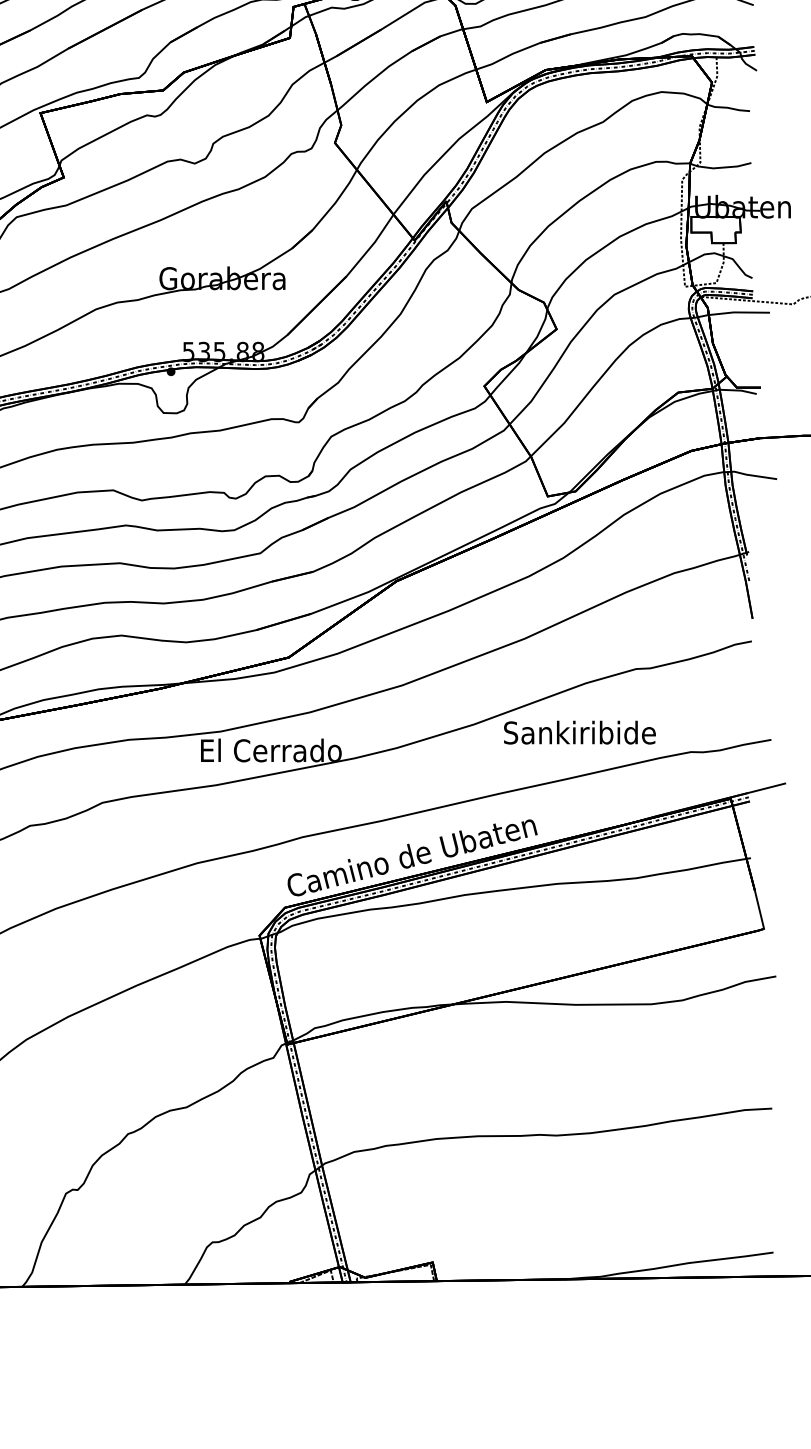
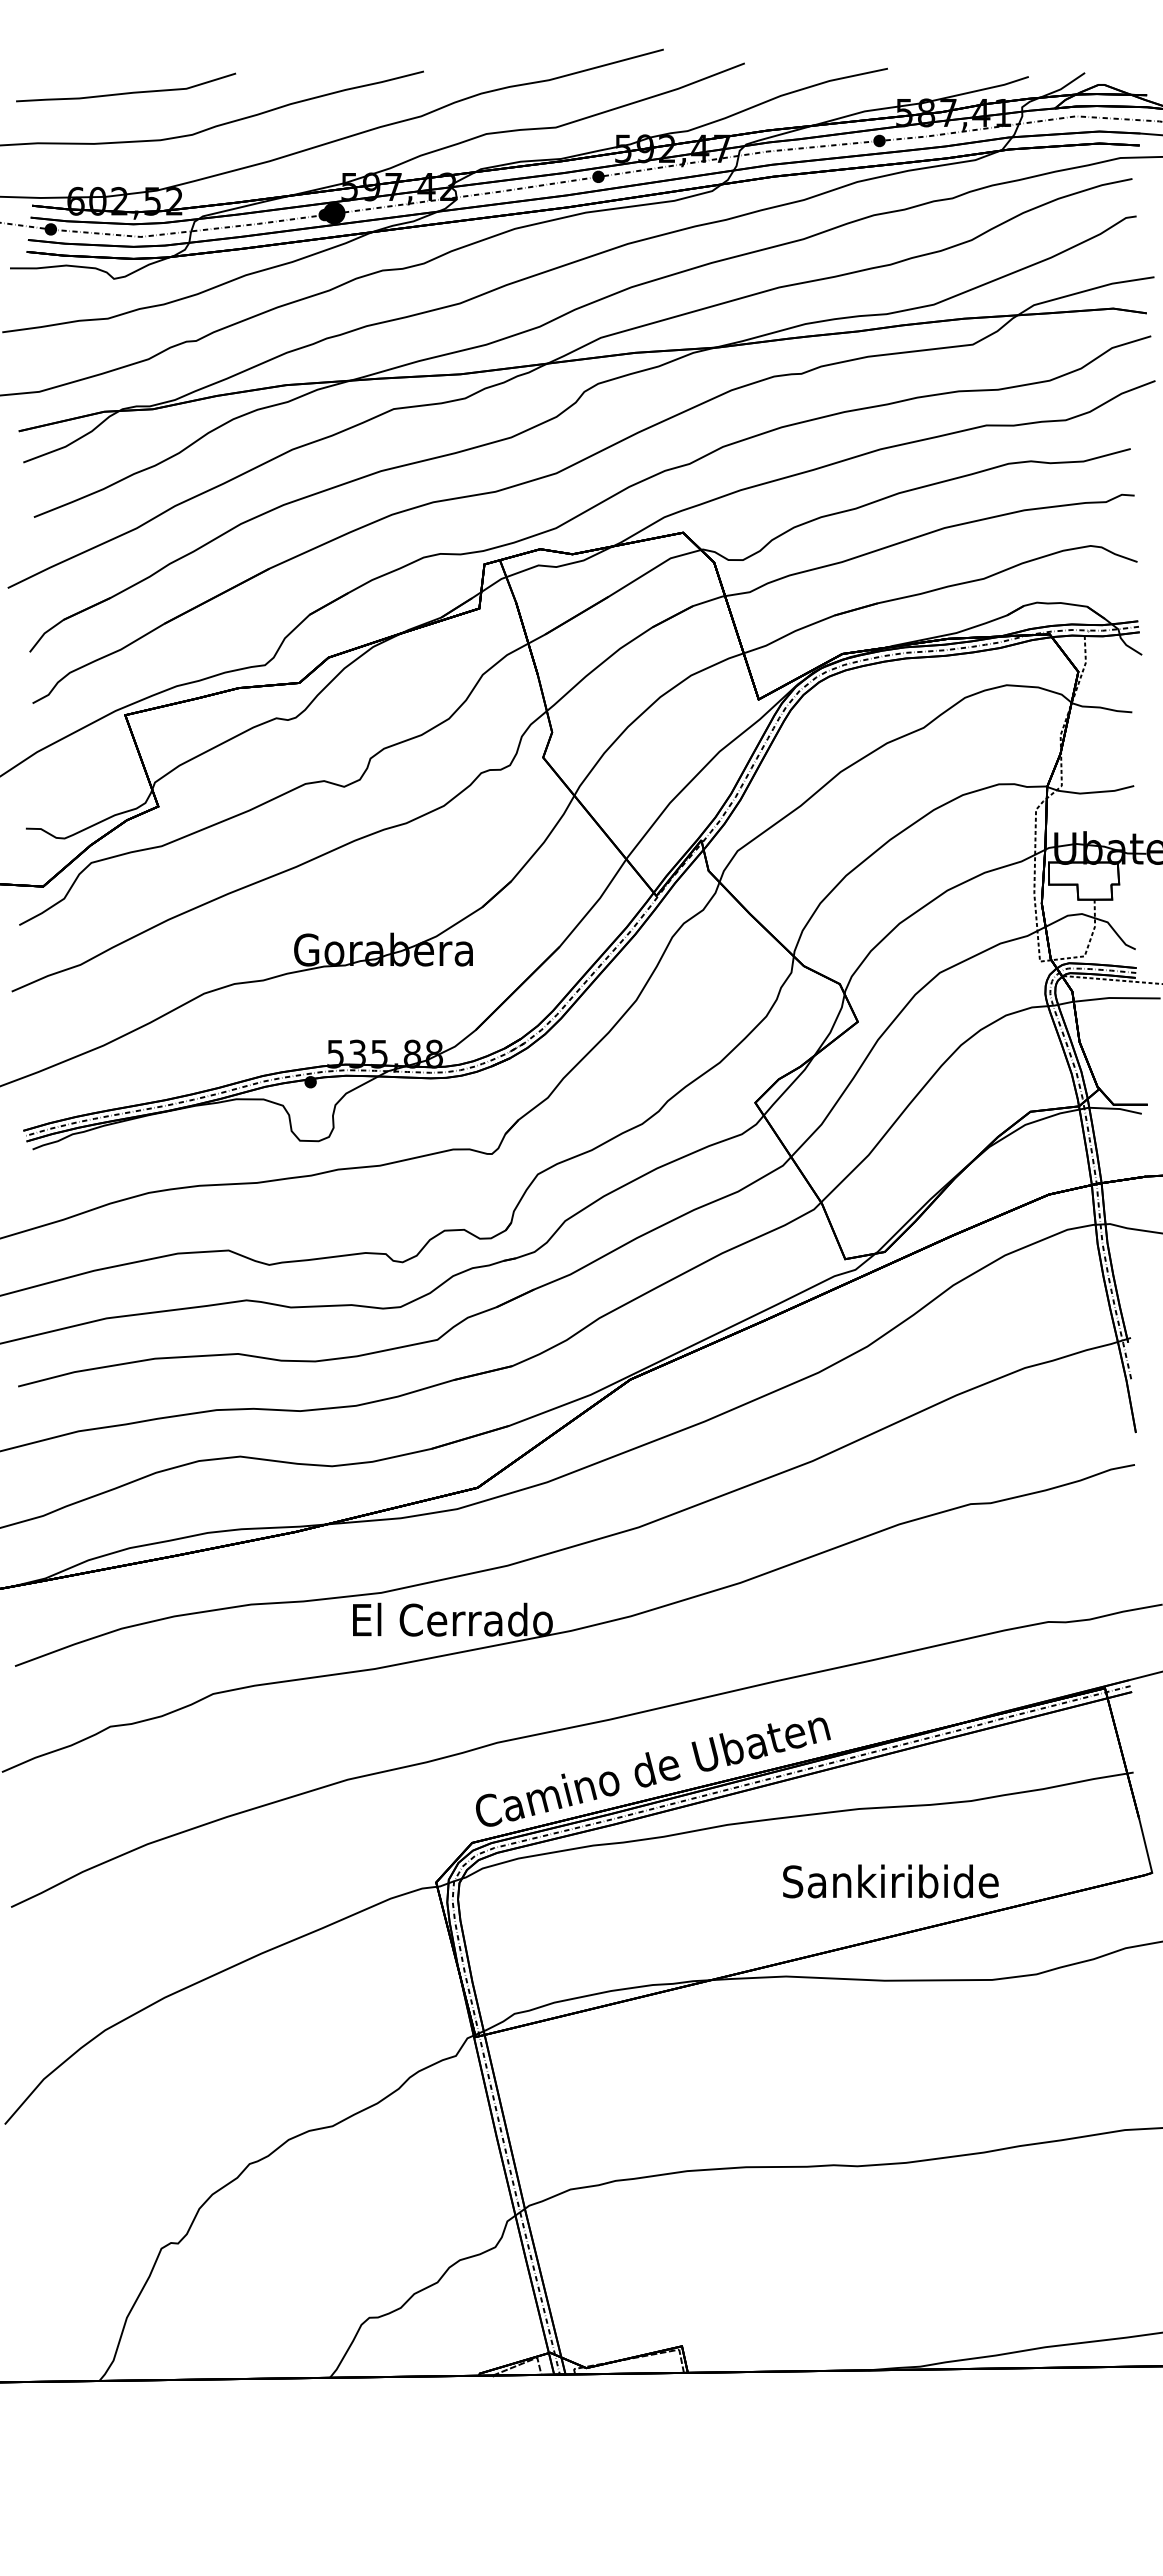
text: (579, 732) -> (890, 1881), moved

